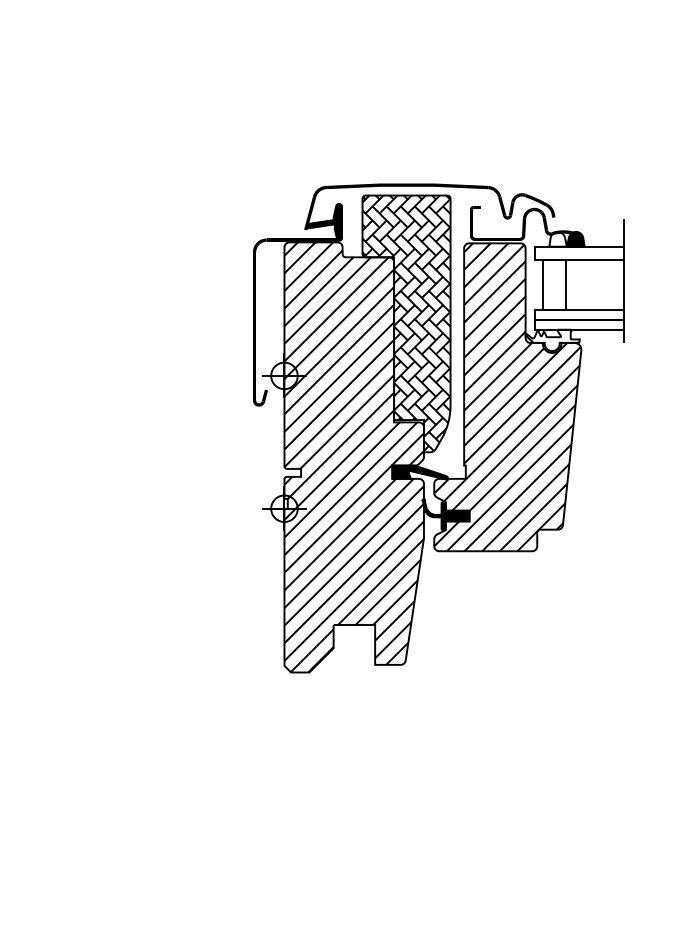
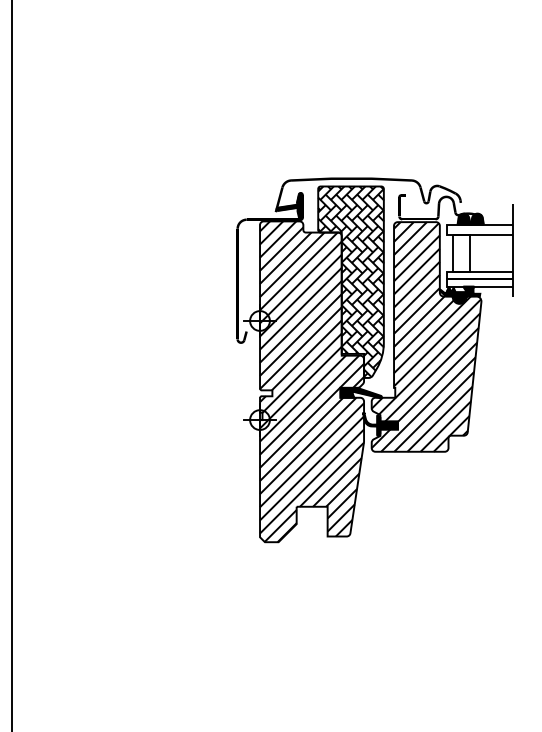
hatch: (557, 238) -> (463, 218), added
hatch: (551, 340) -> (459, 294), added

